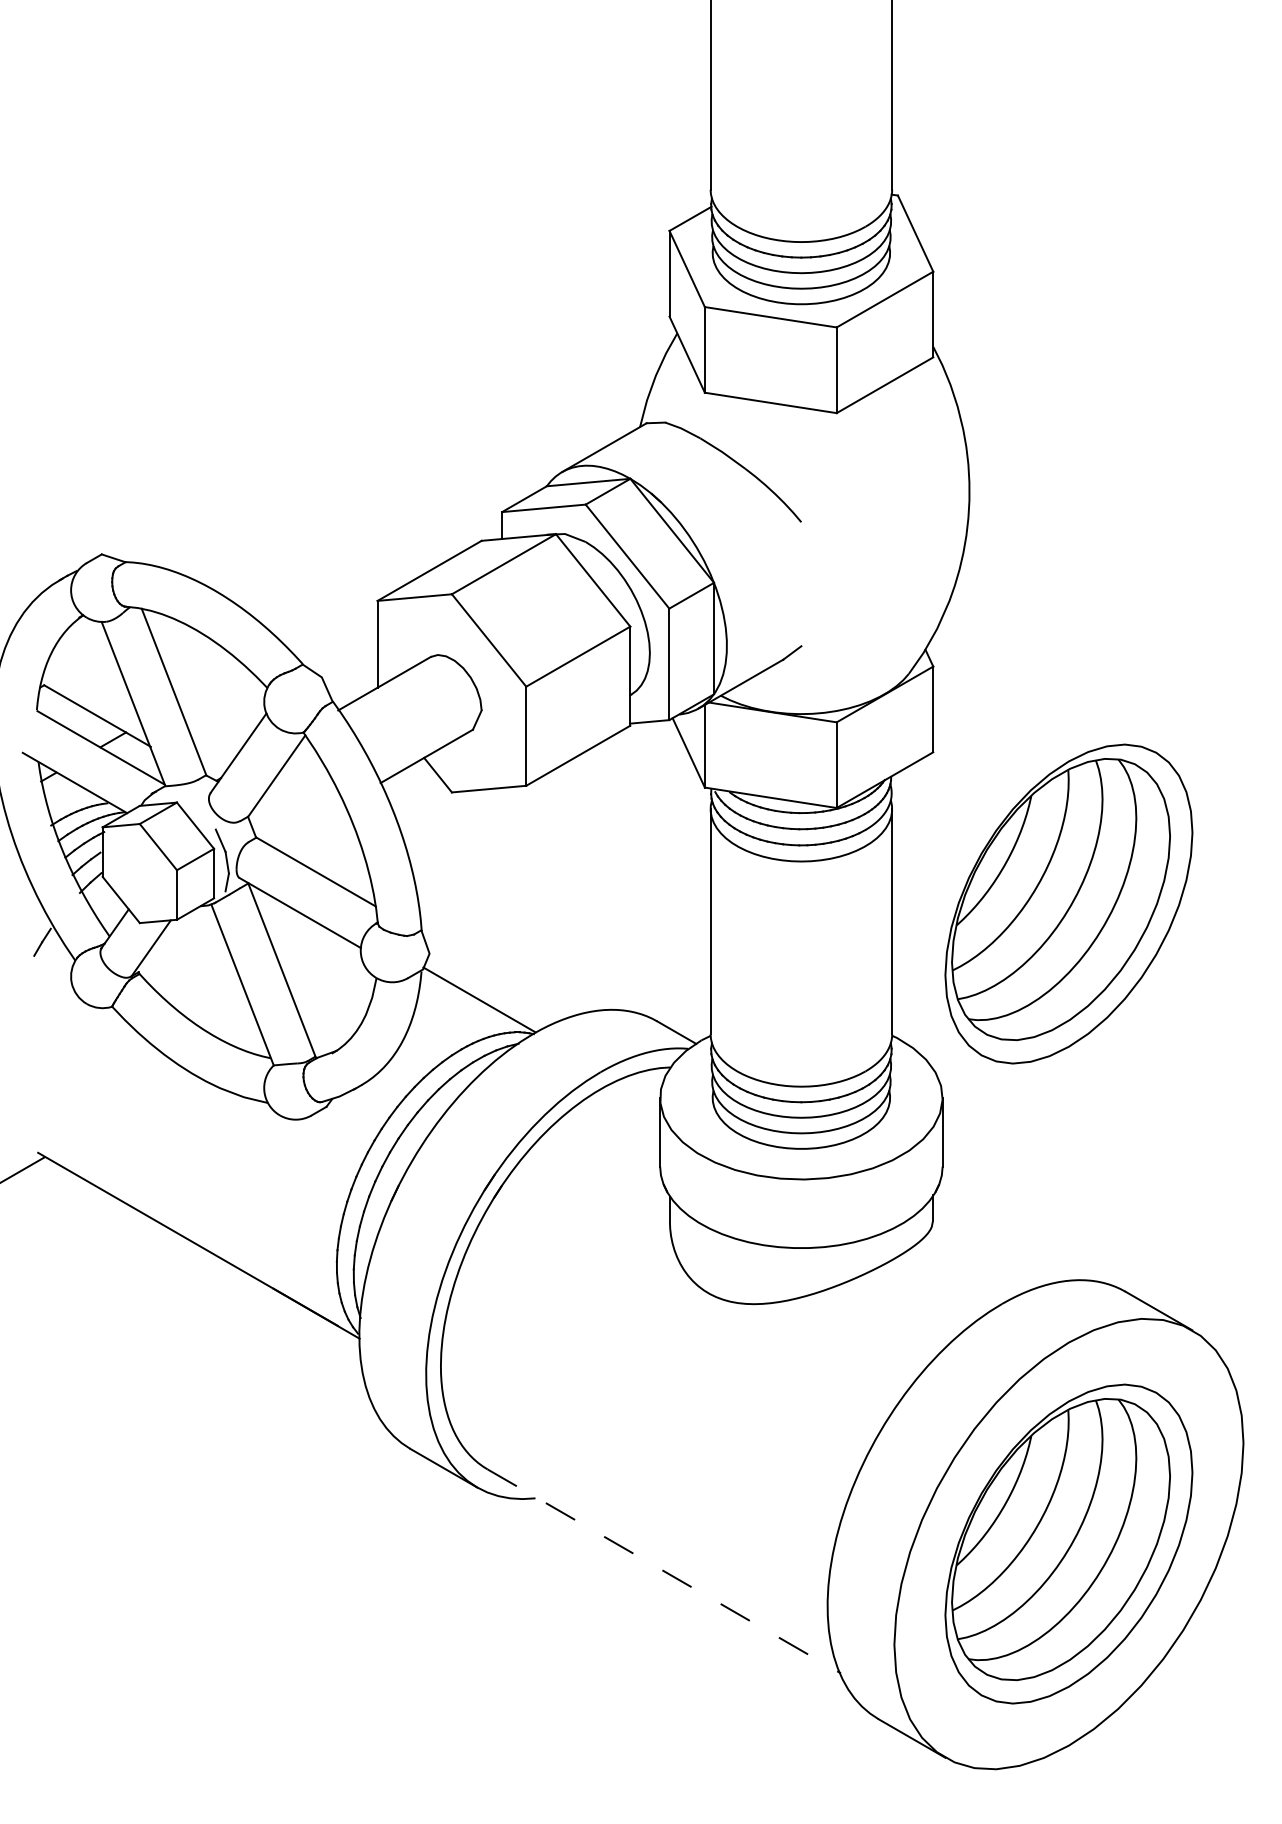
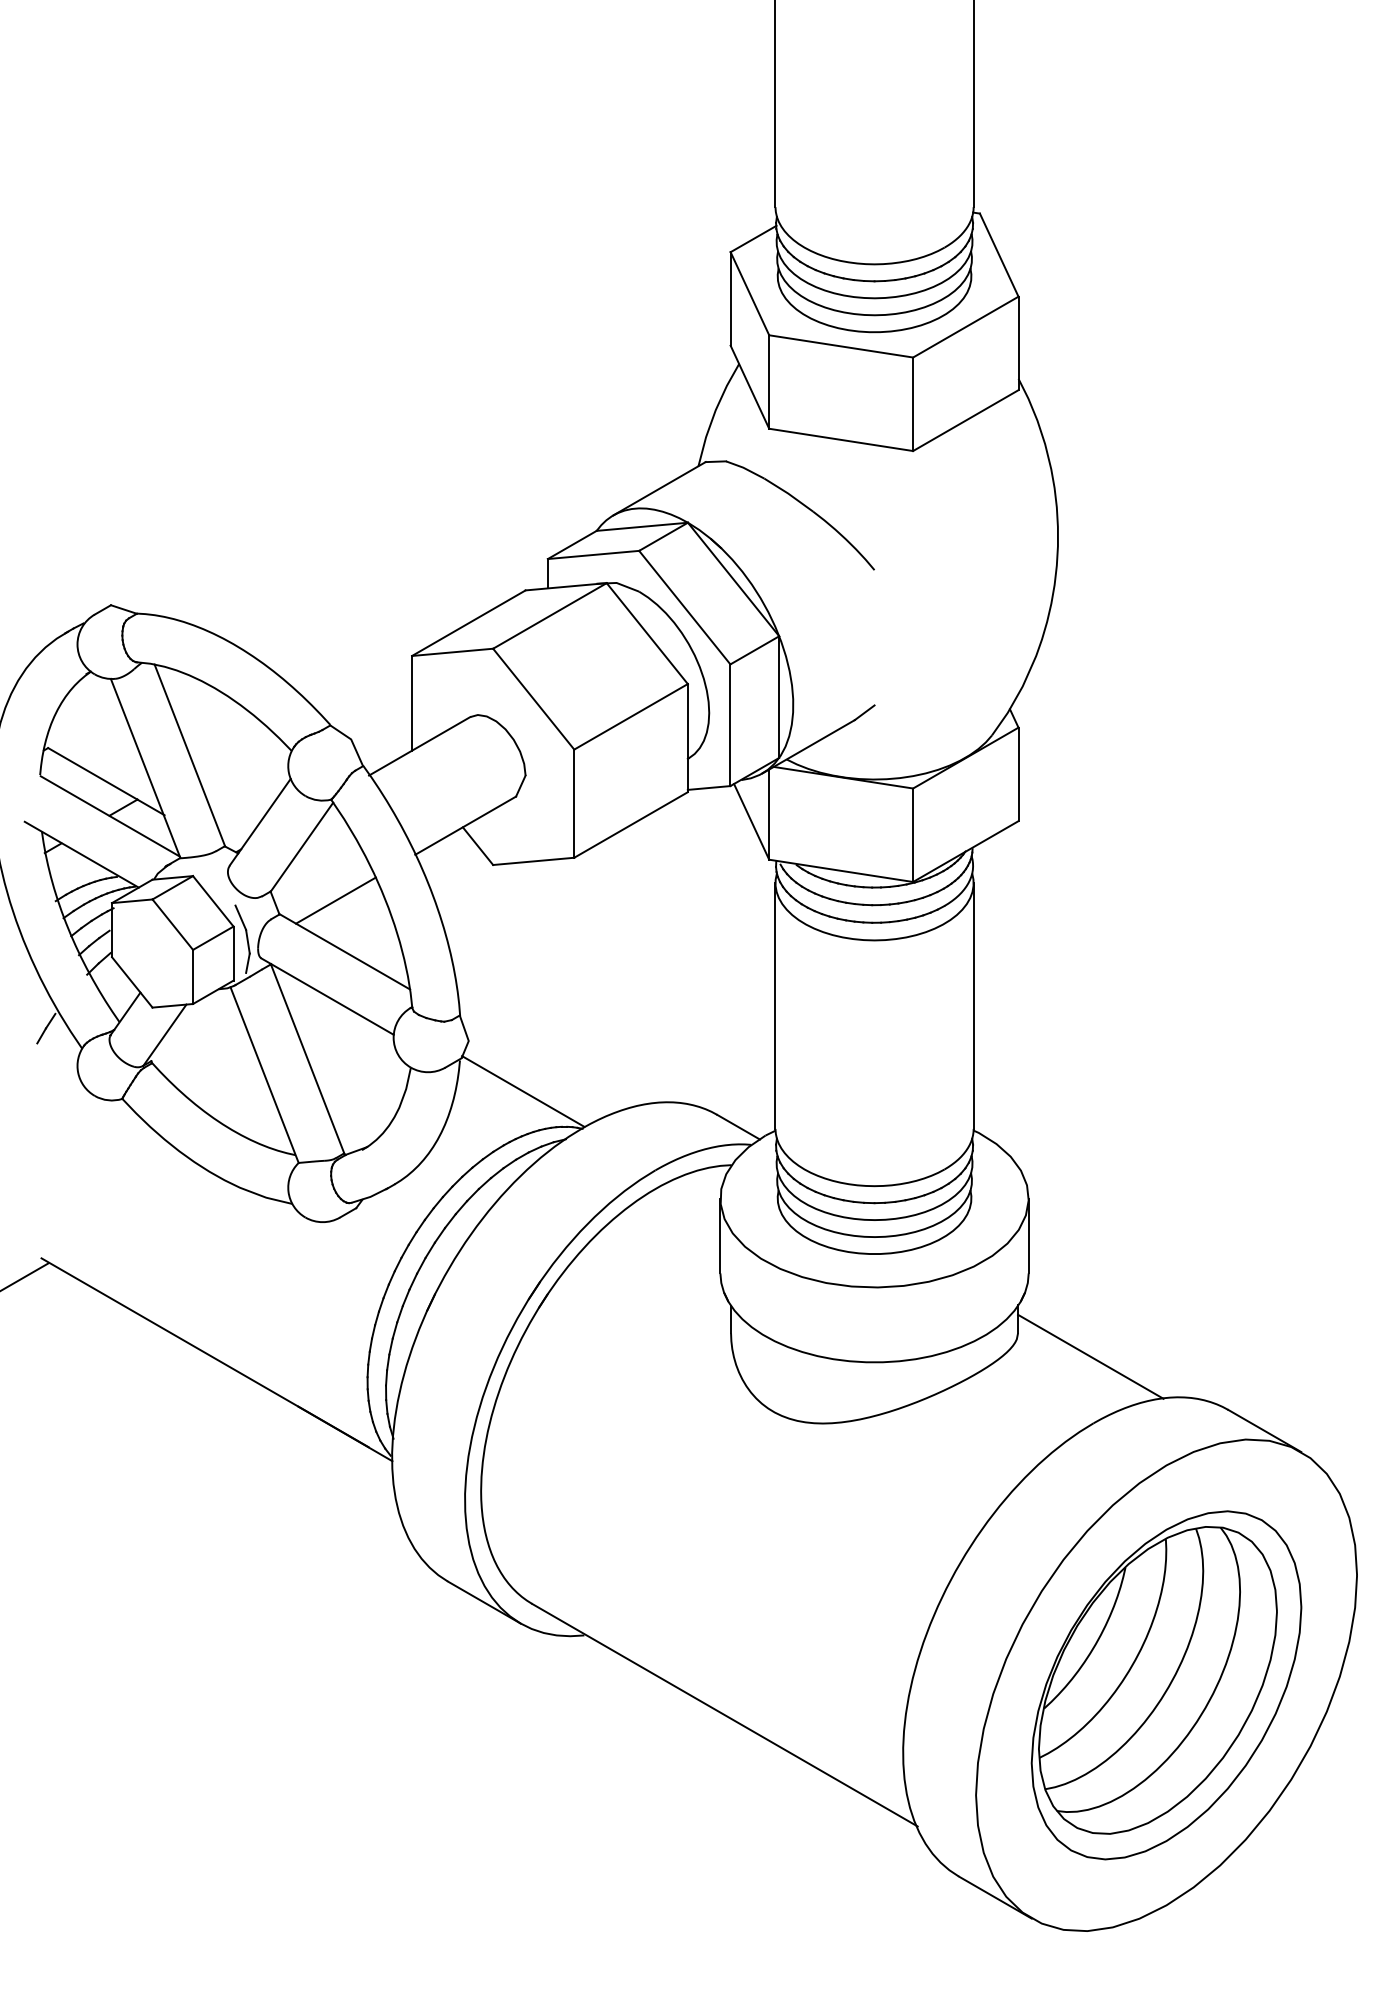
line: (307, 824) -> (335, 900), added
part: (1068, 903) -> (1166, 986), removed
line: (999, 1242) -> (1090, 1356), added
line: (664, 1571) -> (725, 1715), dashed -> solid

